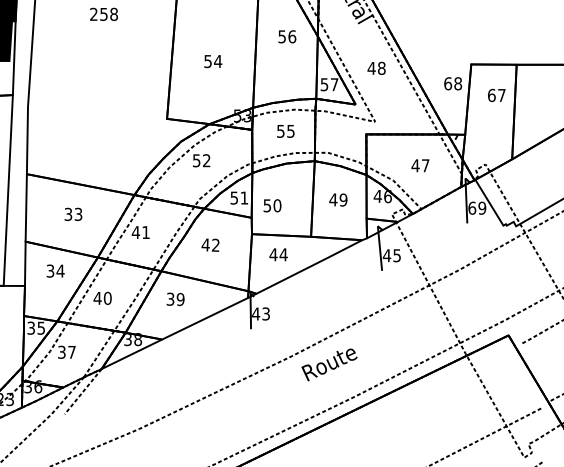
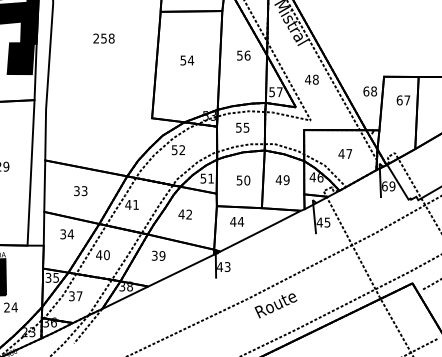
text: (213, 61) -> (187, 60), moved
text: (272, 205) -> (243, 180), moved

